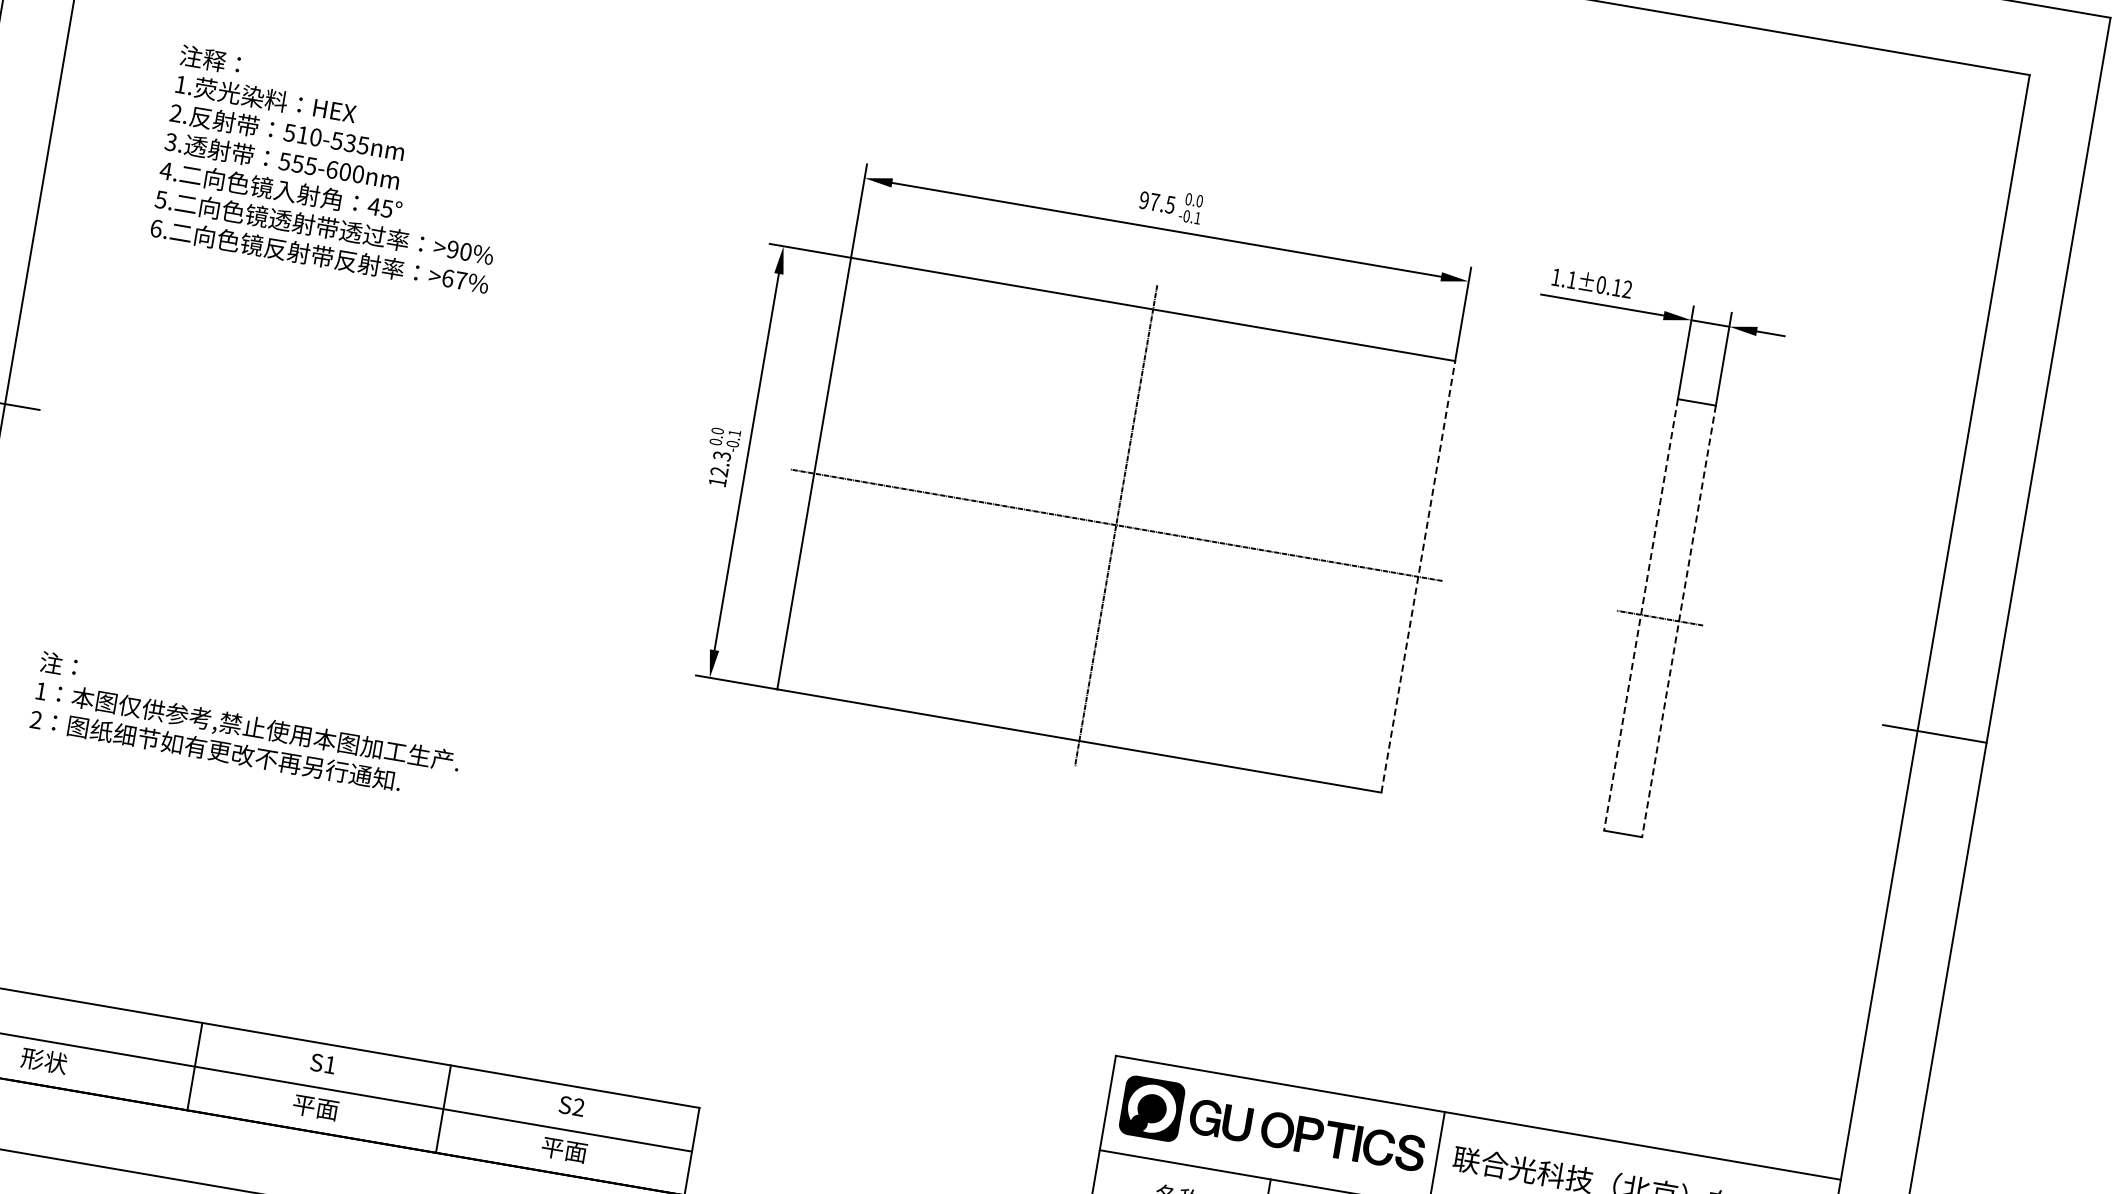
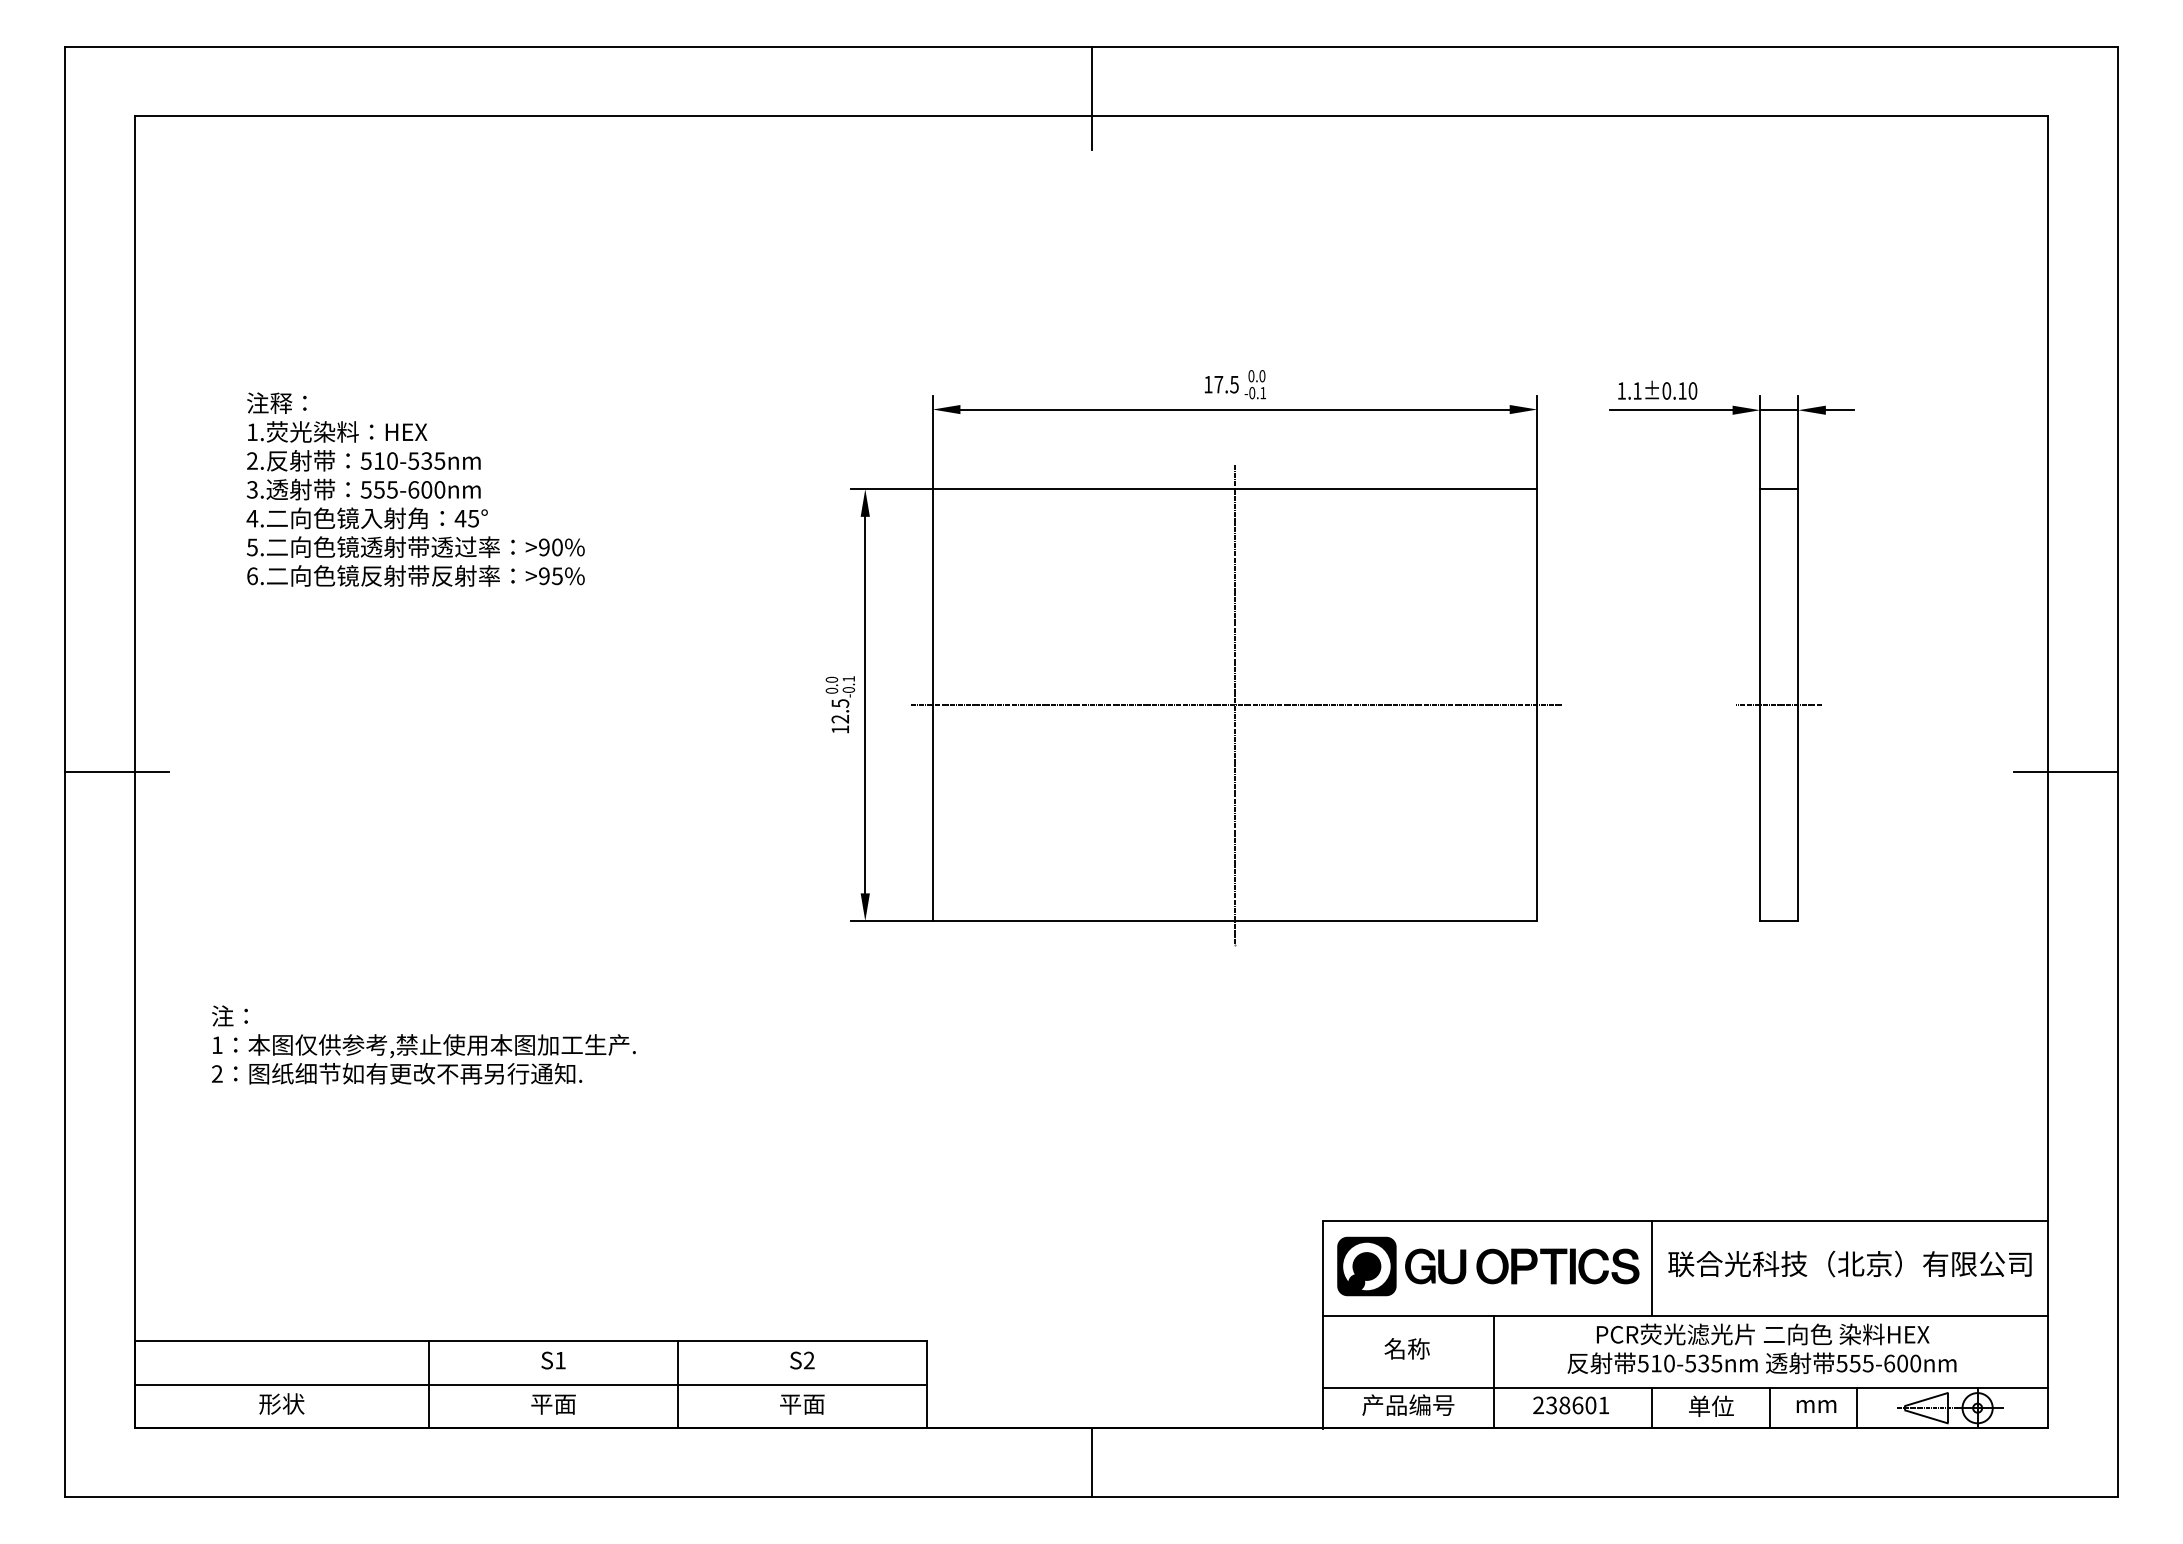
text: (1144, 200) -> (1208, 384), 97.5 -> 17.5
text: (454, 279) -> (550, 576), >67% -> >95%
text: (1627, 288) -> (1692, 390), 1.1±0.12 -> 1.1±0.10
text: (721, 456) -> (839, 703), 12.3 -> 12.5
line: (1418, 577) -> (1537, 705), dashed -> solid
line: (1641, 615) -> (1760, 705), dashed -> solid
line: (1679, 621) -> (1798, 705), dashed -> solid

